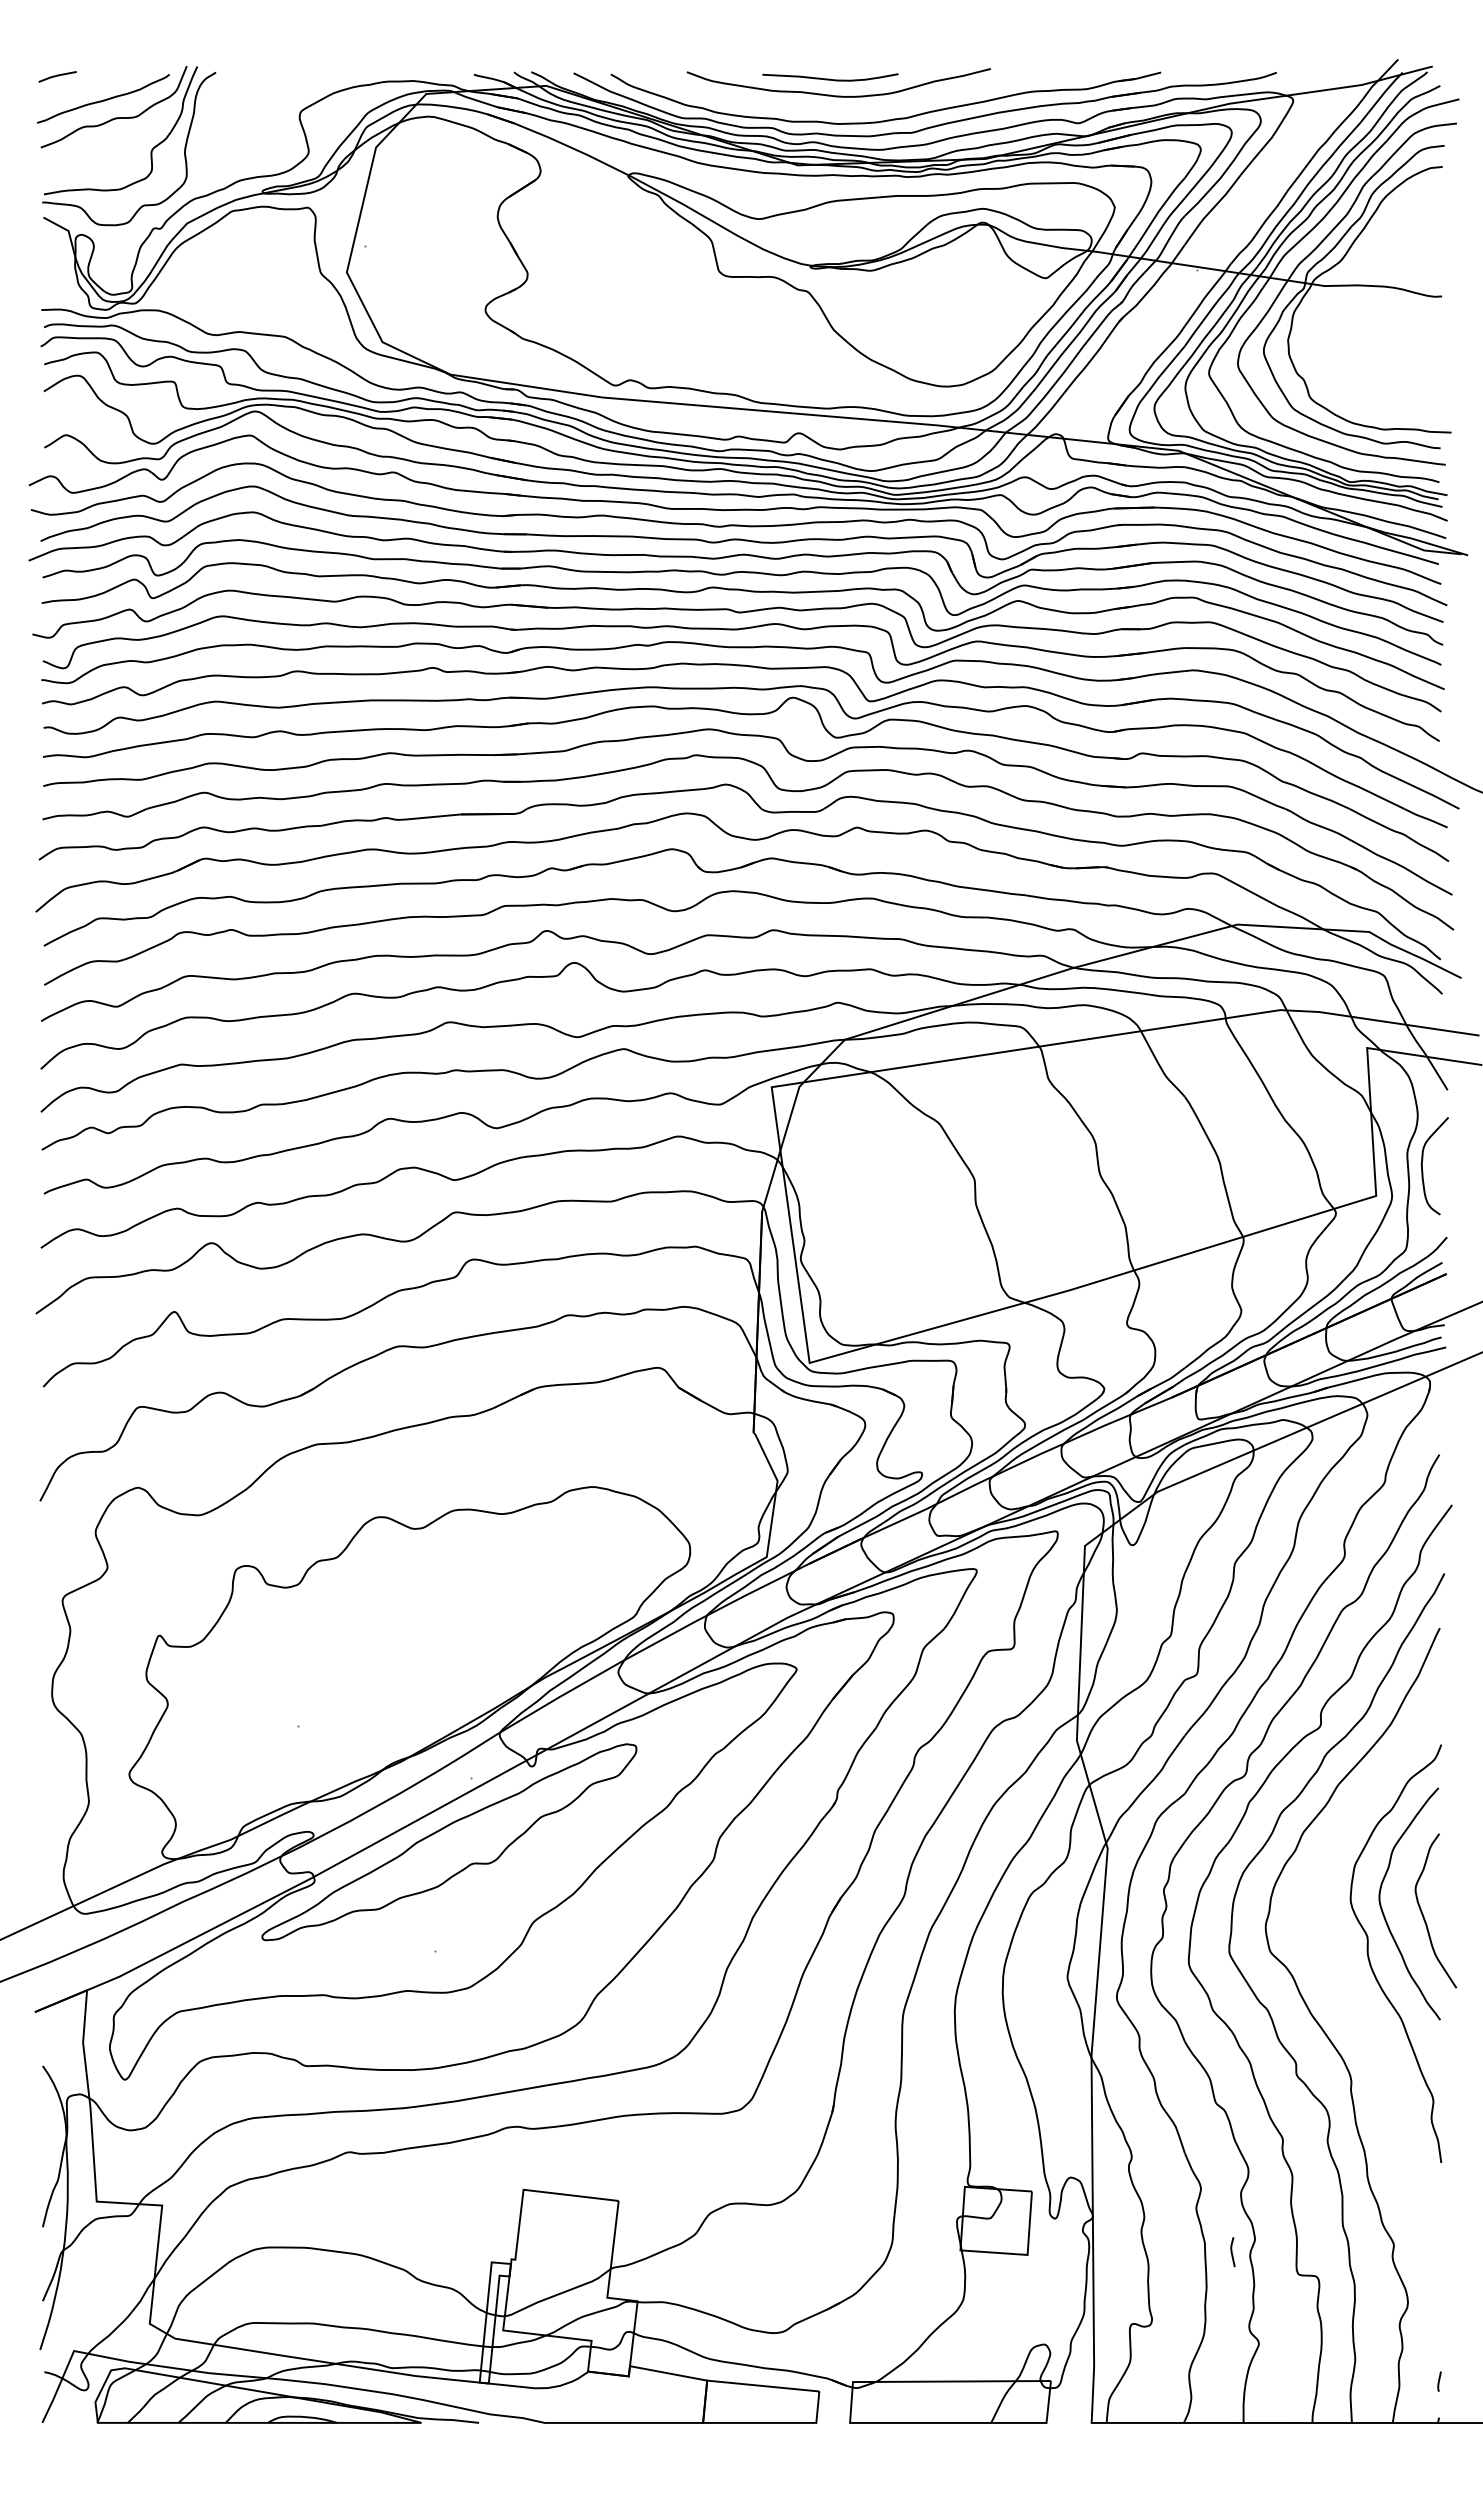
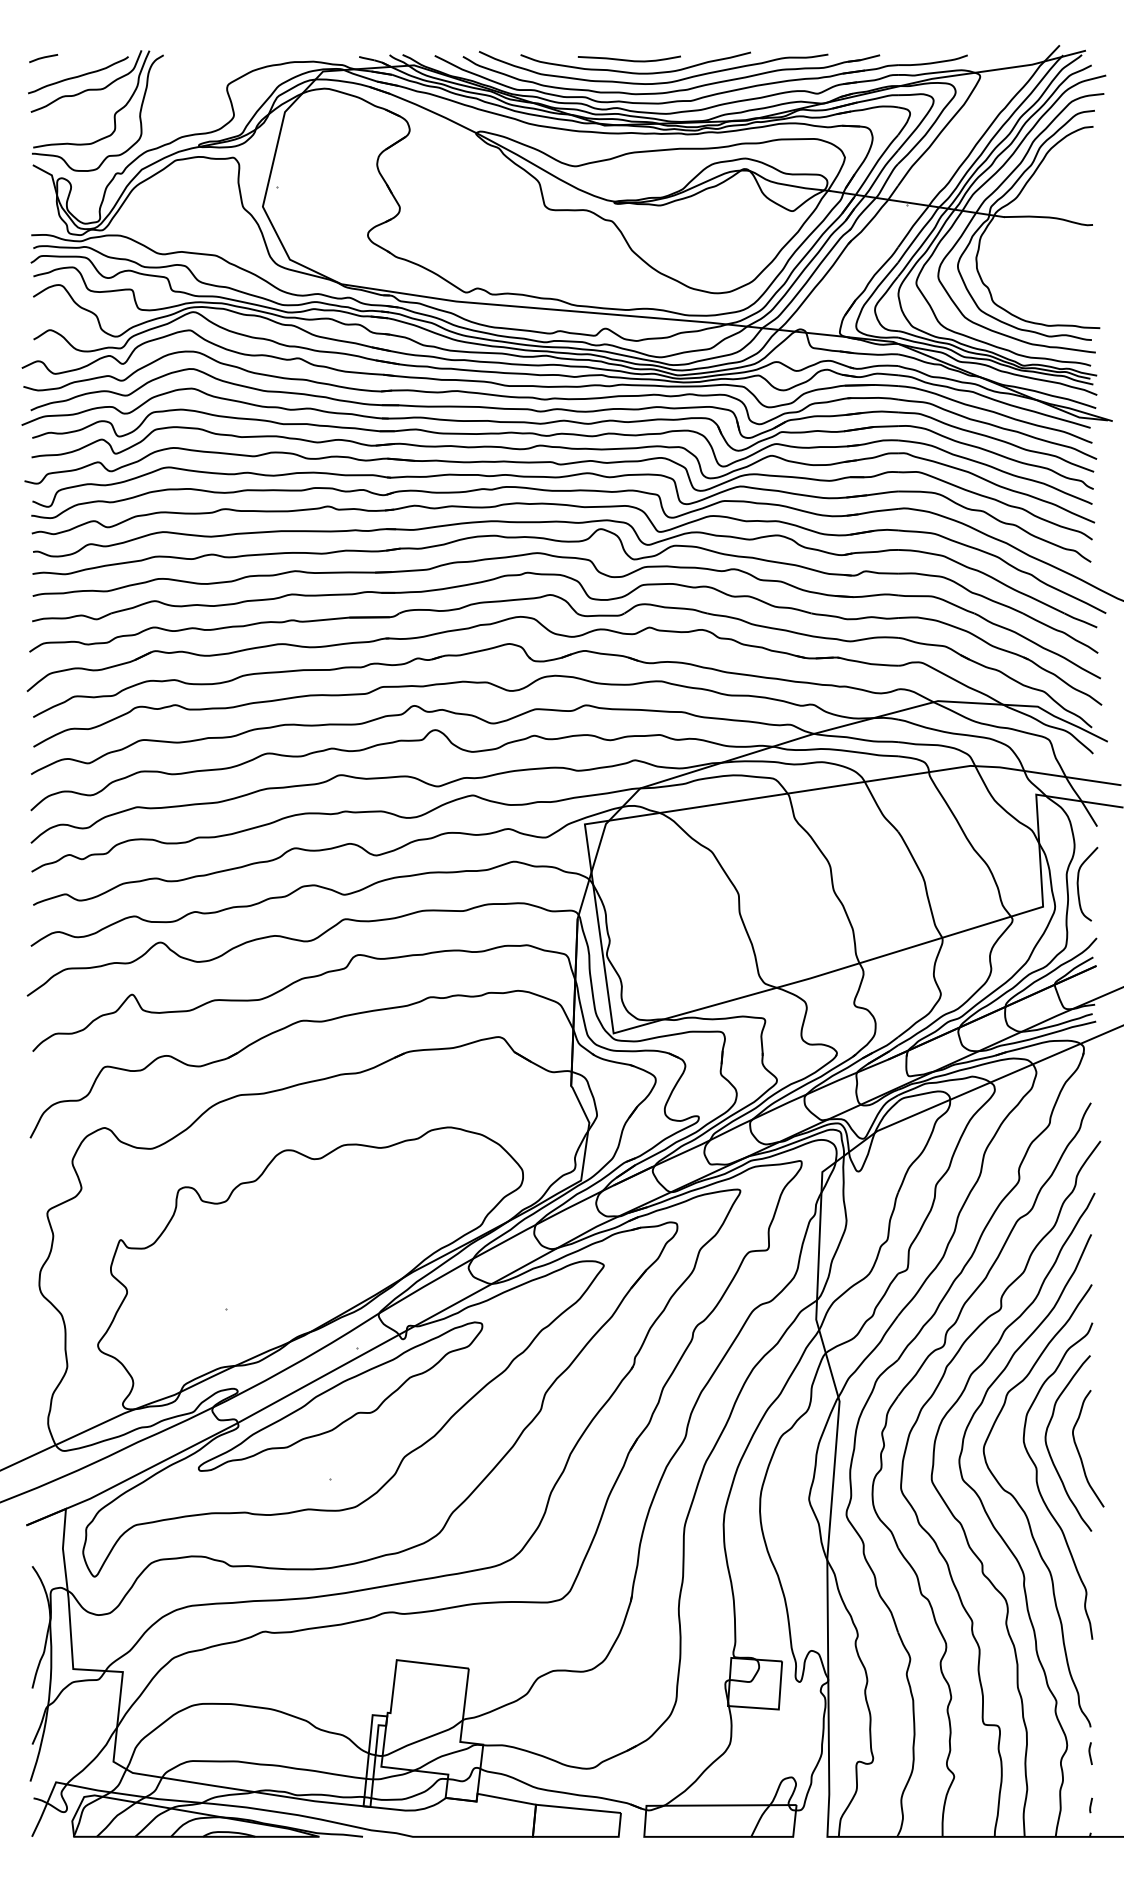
curve: (861, 109) -> (652, 83), added
curve: (1352, 1994) -> (1025, 1512), added
line: (1232, 2252) -> (1090, 1753), moved

